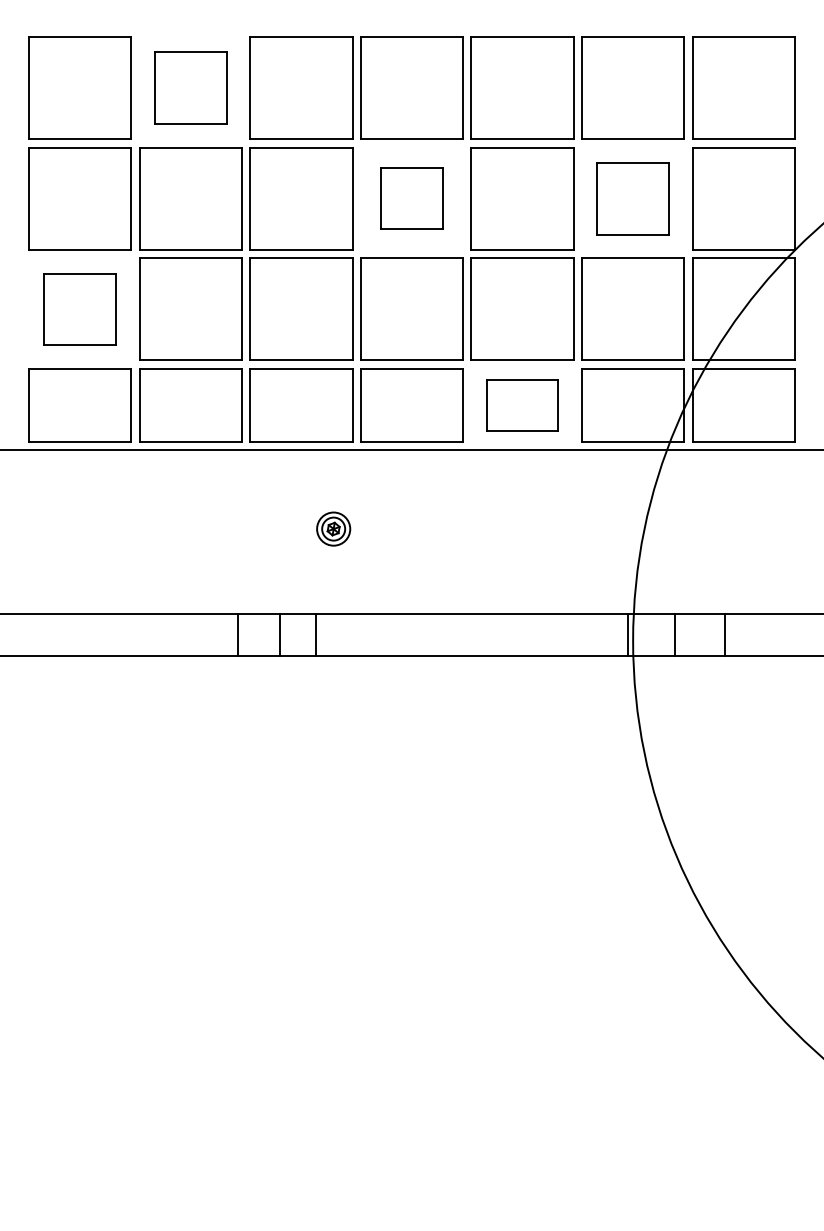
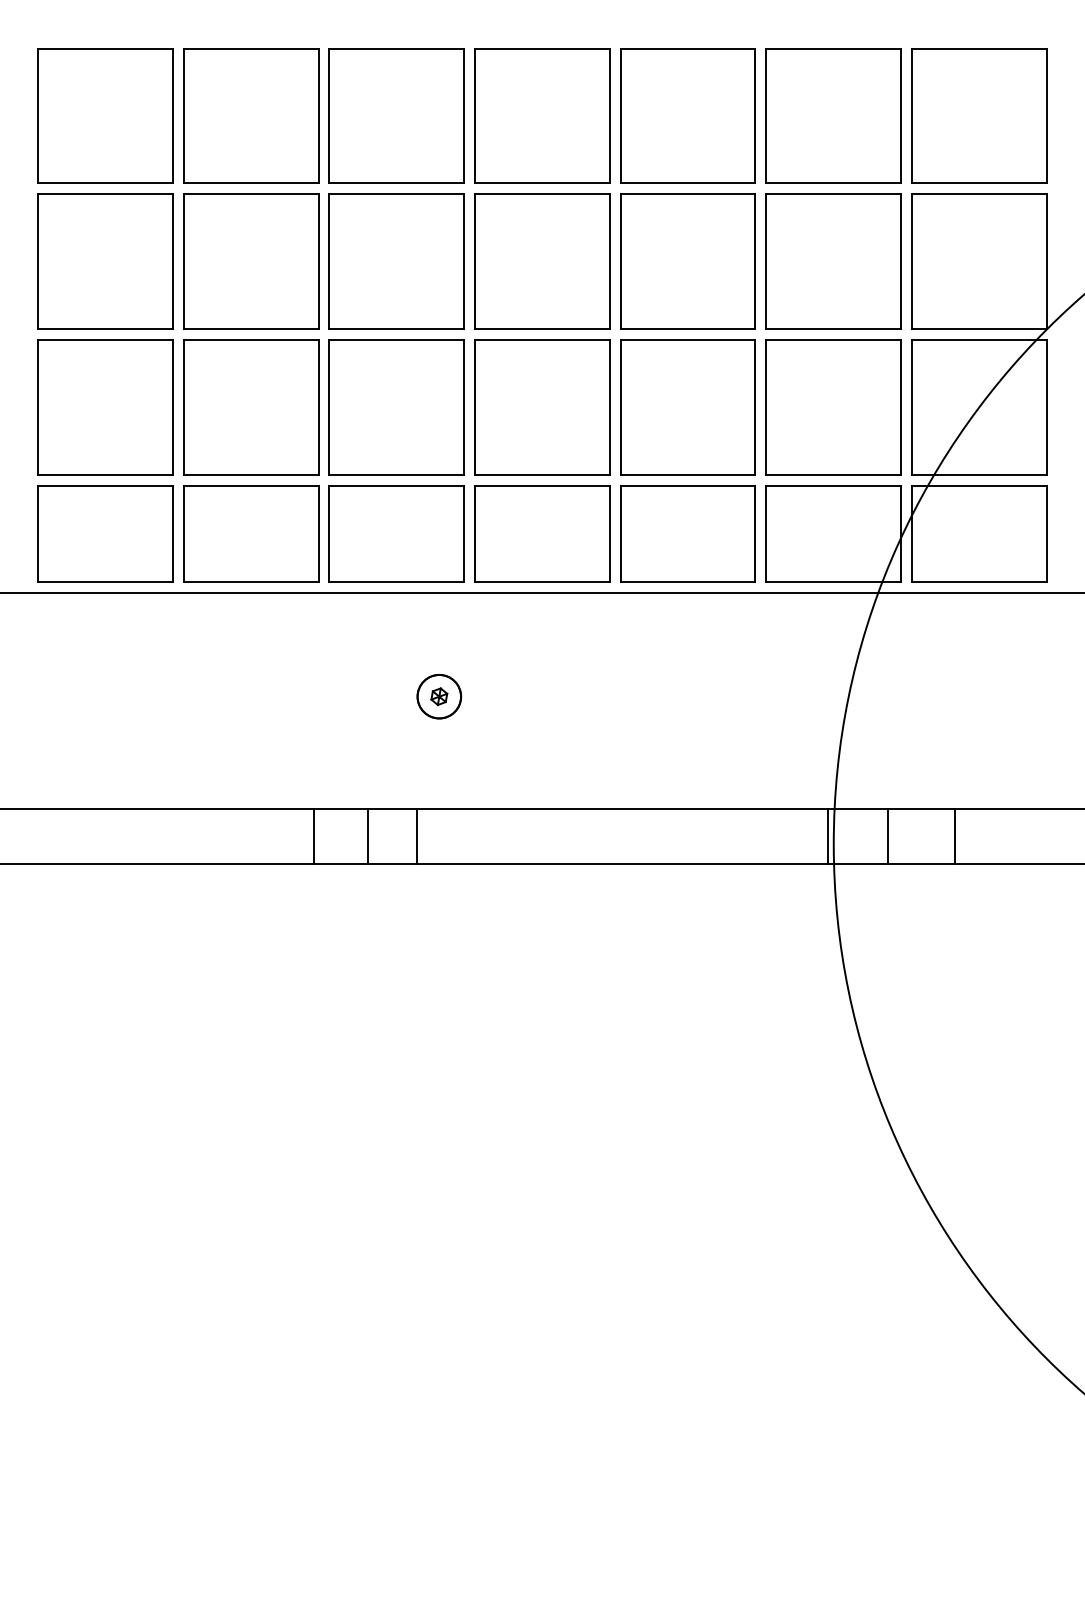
part: (191, 87) -> (251, 115), size x1.43
part: (412, 198) -> (542, 261), size x1.67
part: (632, 198) -> (833, 261), size x1.43
part: (80, 309) -> (105, 407), size x1.43
part: (522, 405) -> (687, 533), size x1.43
circle: (333, 528) -> (439, 696), size x1.43

